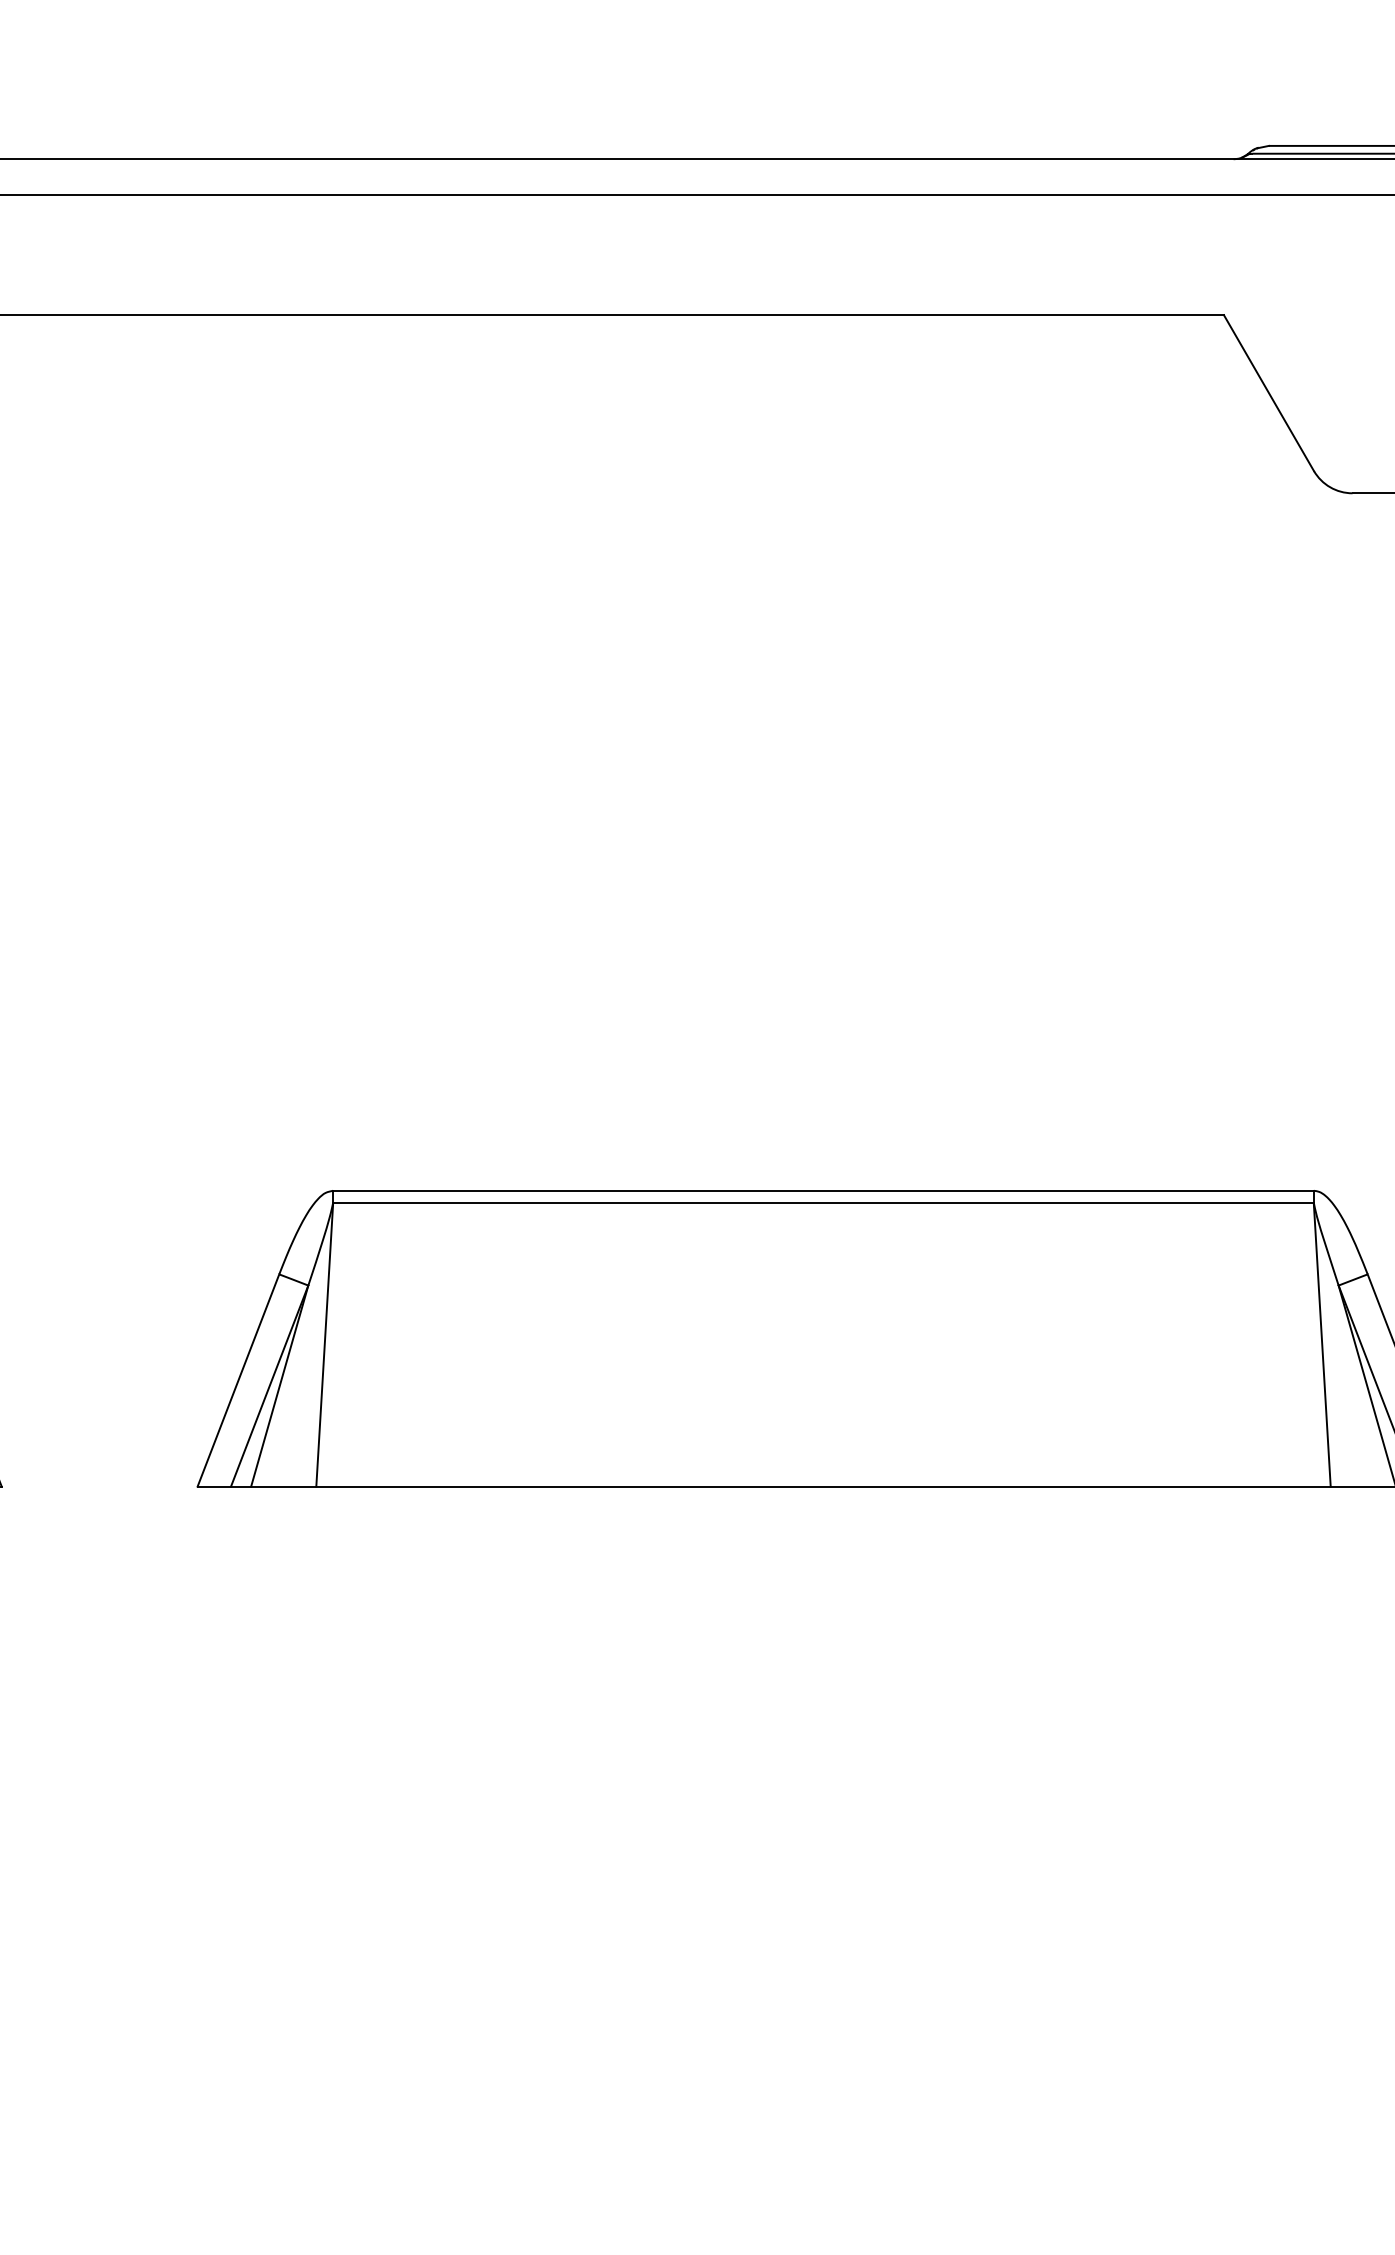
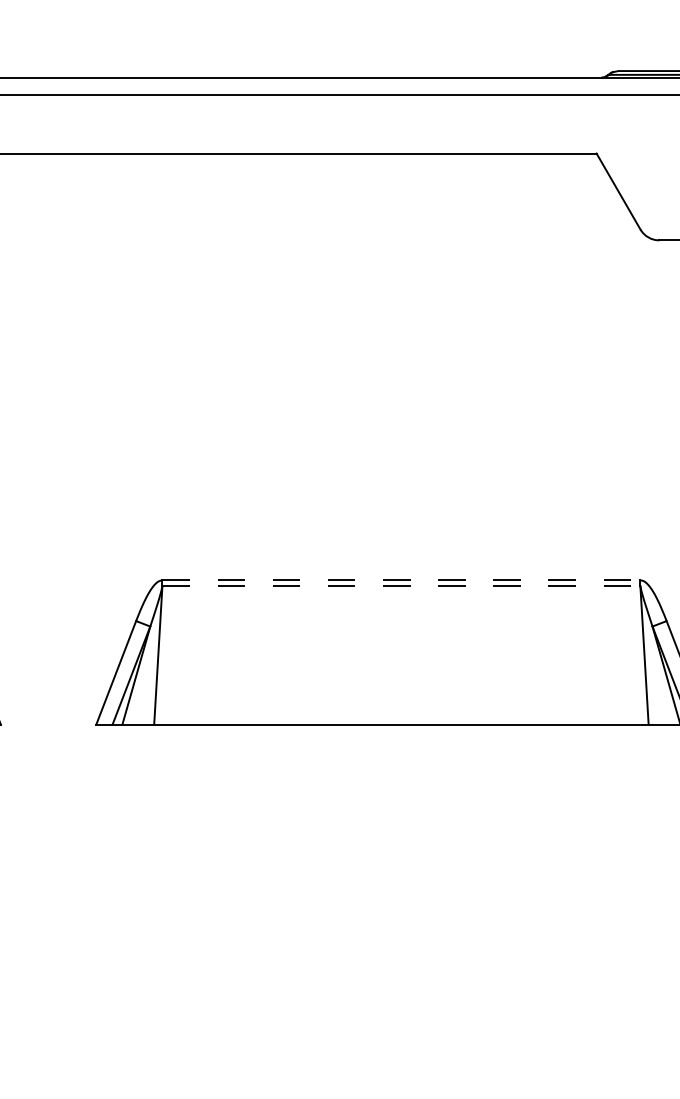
line: (823, 1191) -> (401, 580), solid -> dashed
line: (823, 1203) -> (401, 586), solid -> dashed

